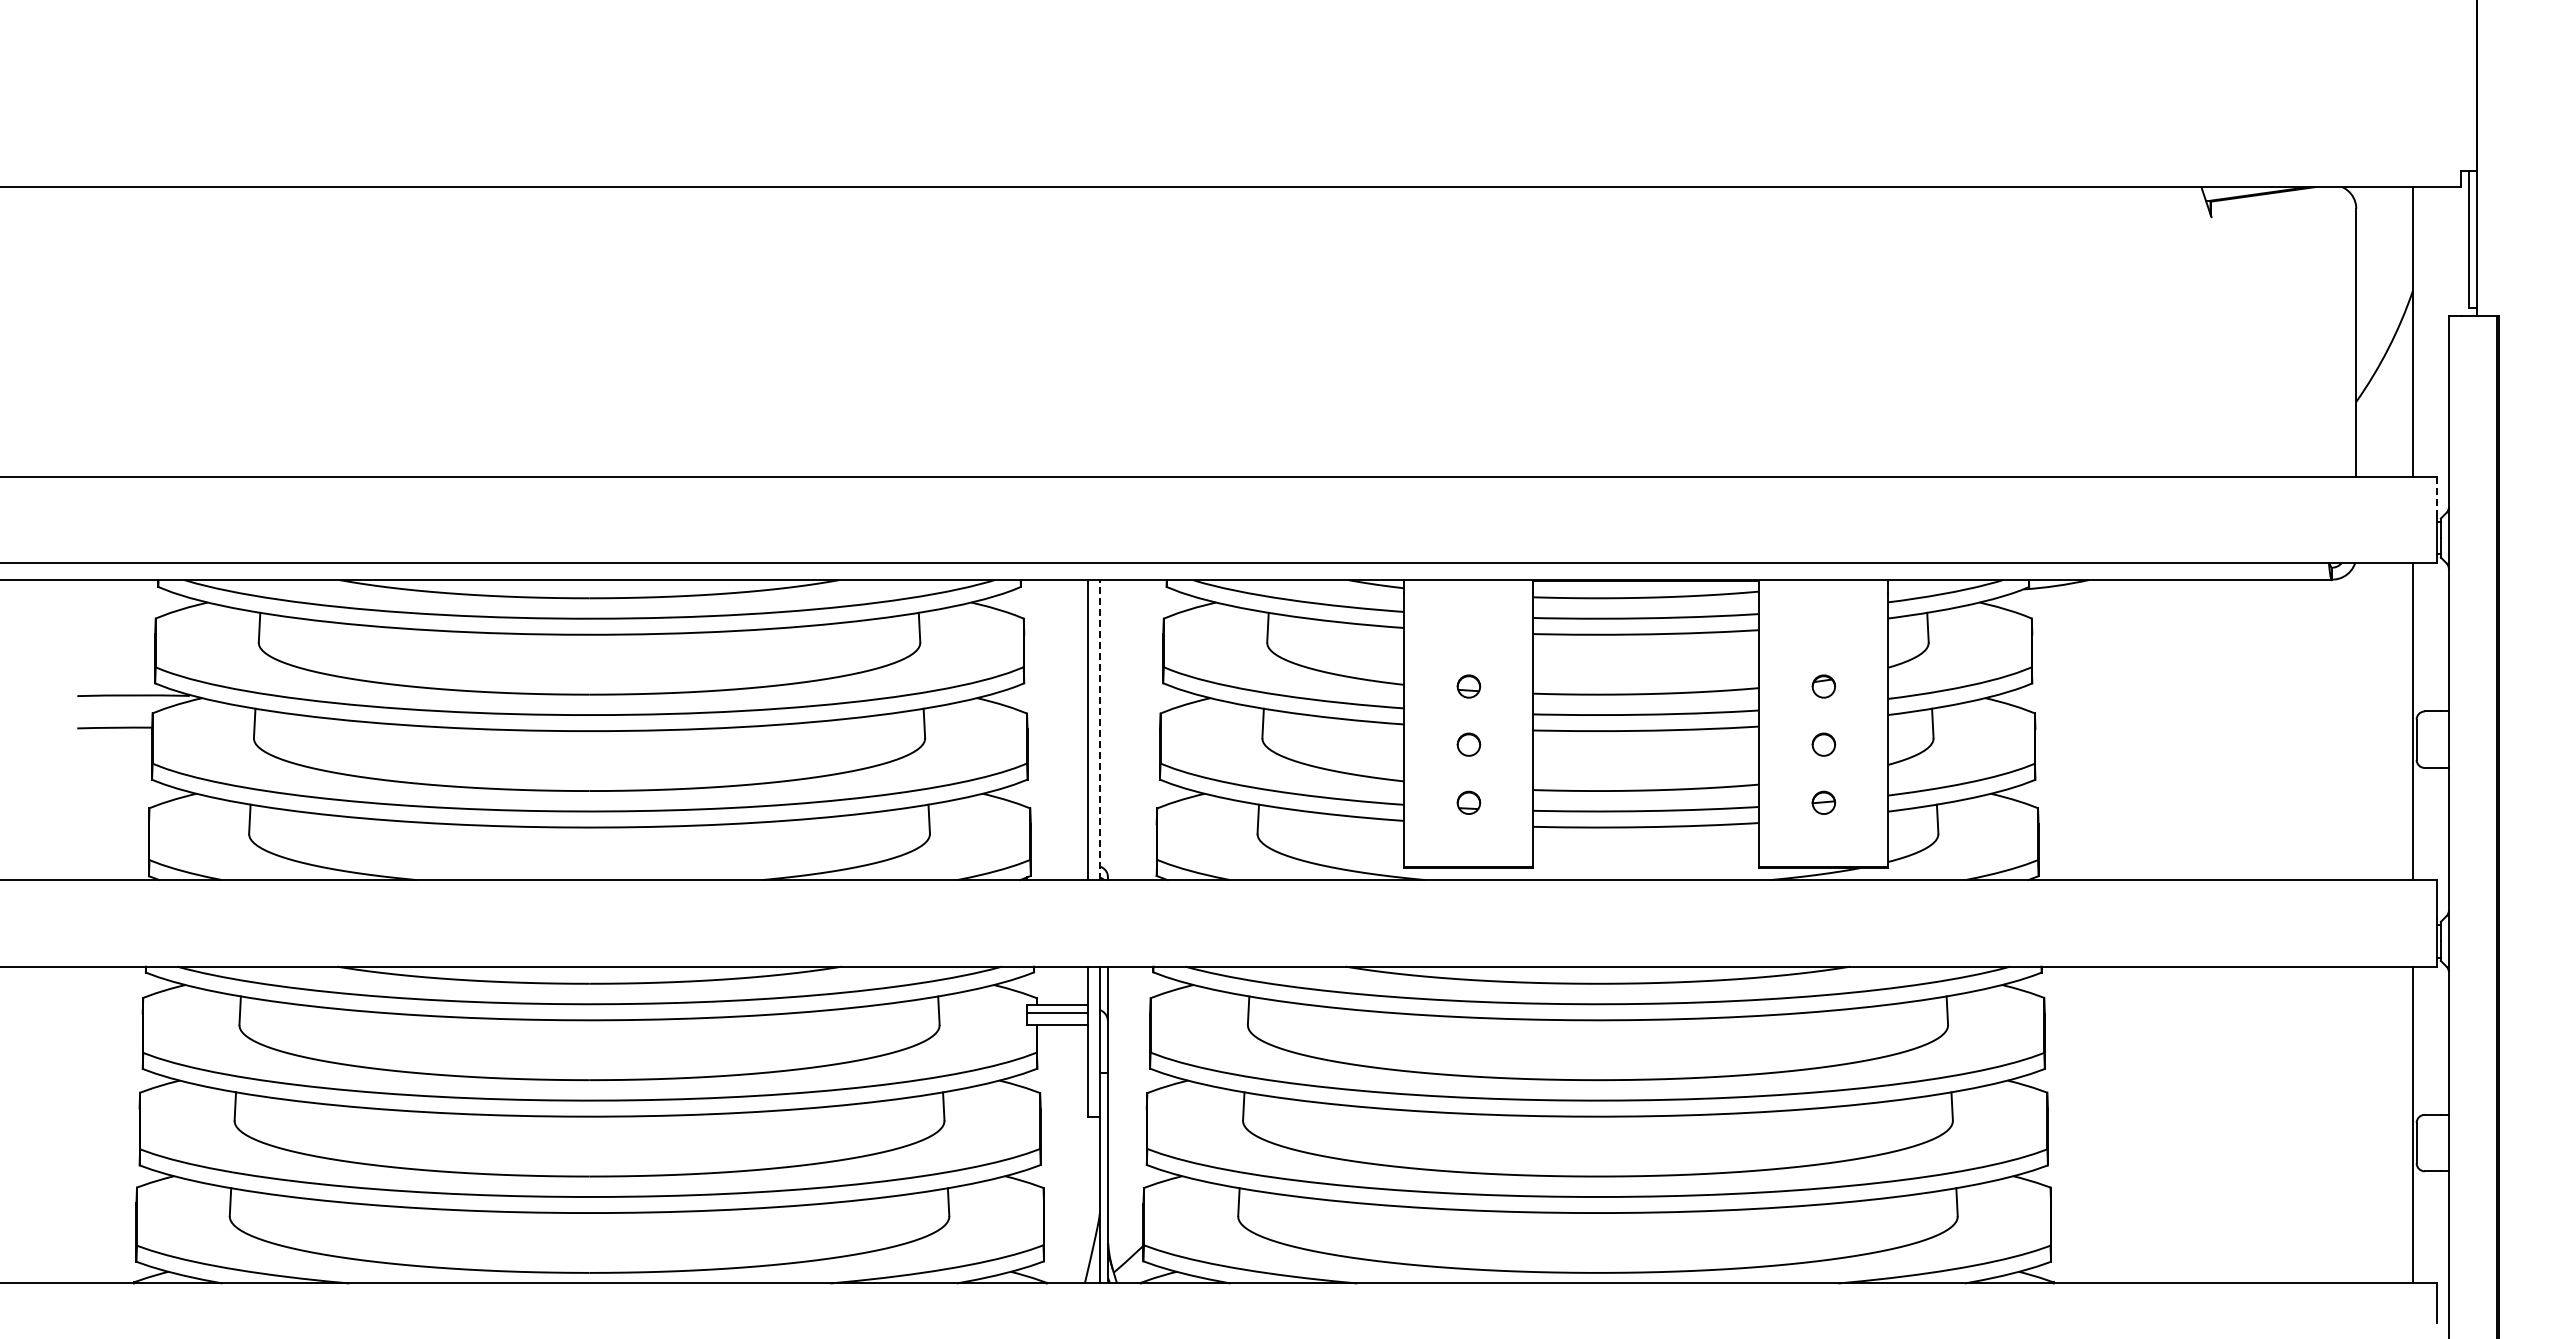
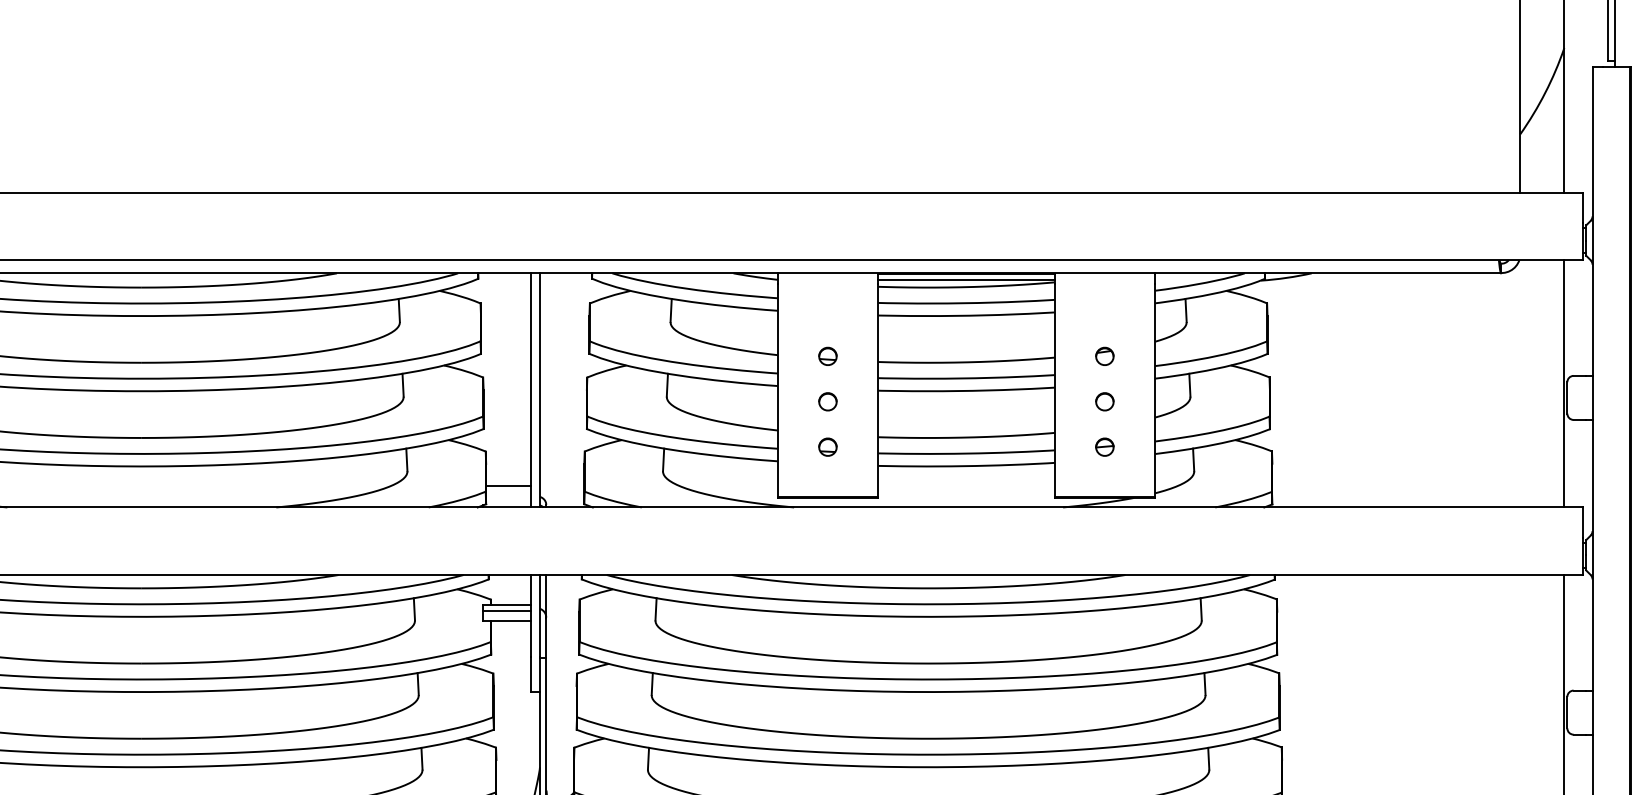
line: (2436, 496) -> (1582, 208), dashed -> solid
line: (1646, 588) -> (966, 279), added
line: (1099, 729) -> (539, 389), dashed -> solid
line: (1058, 853) -> (507, 486), added

